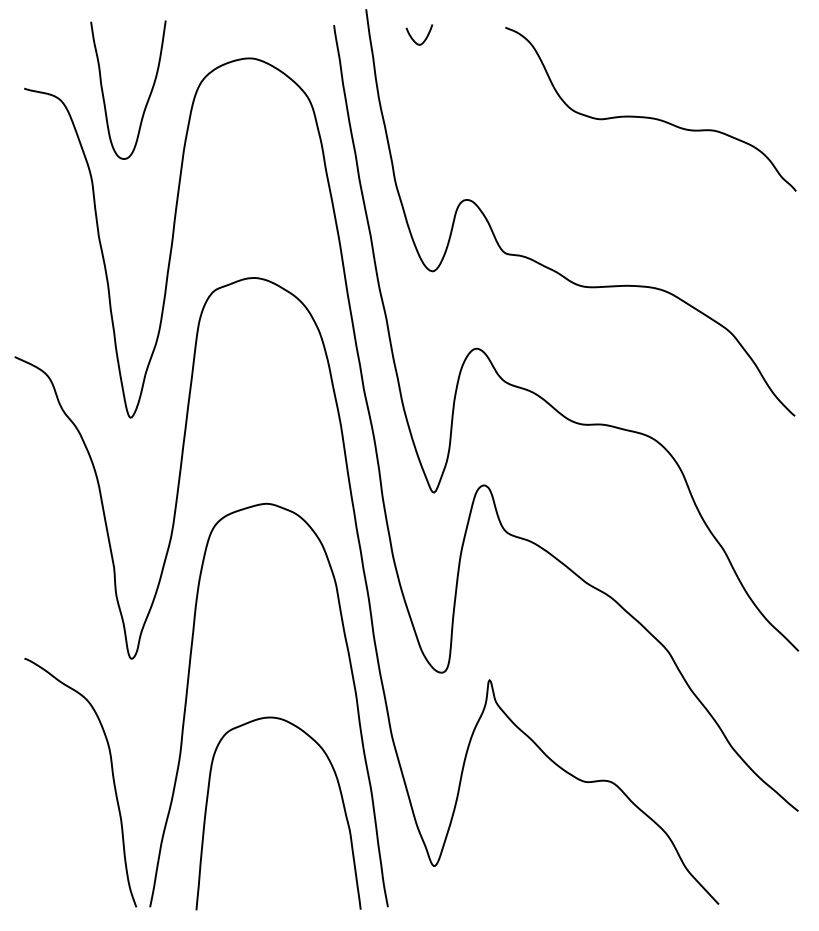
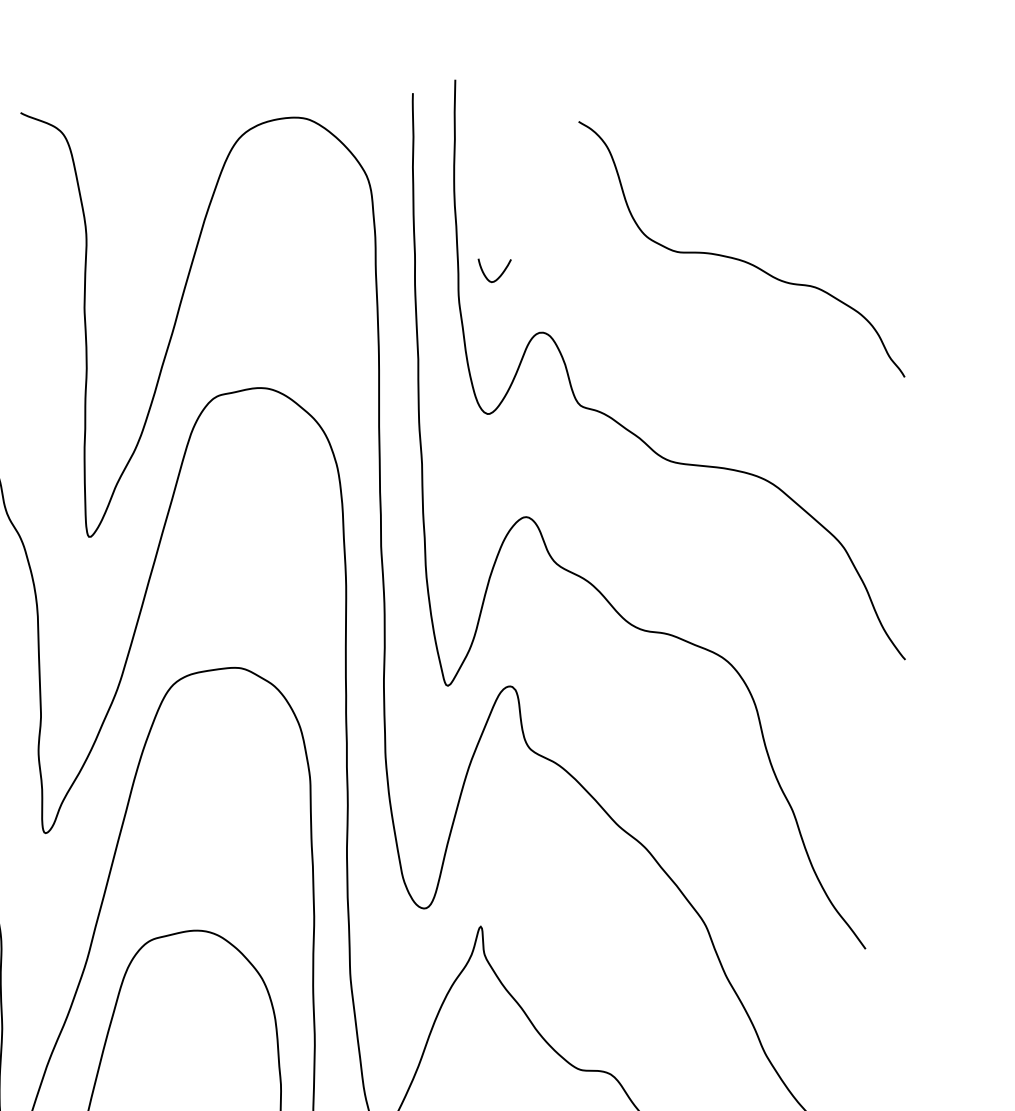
curve: (425, 37) -> (500, 274), moved
curve: (148, 96) -> (171, 145), removed
curve: (648, 116) -> (737, 257), moved

